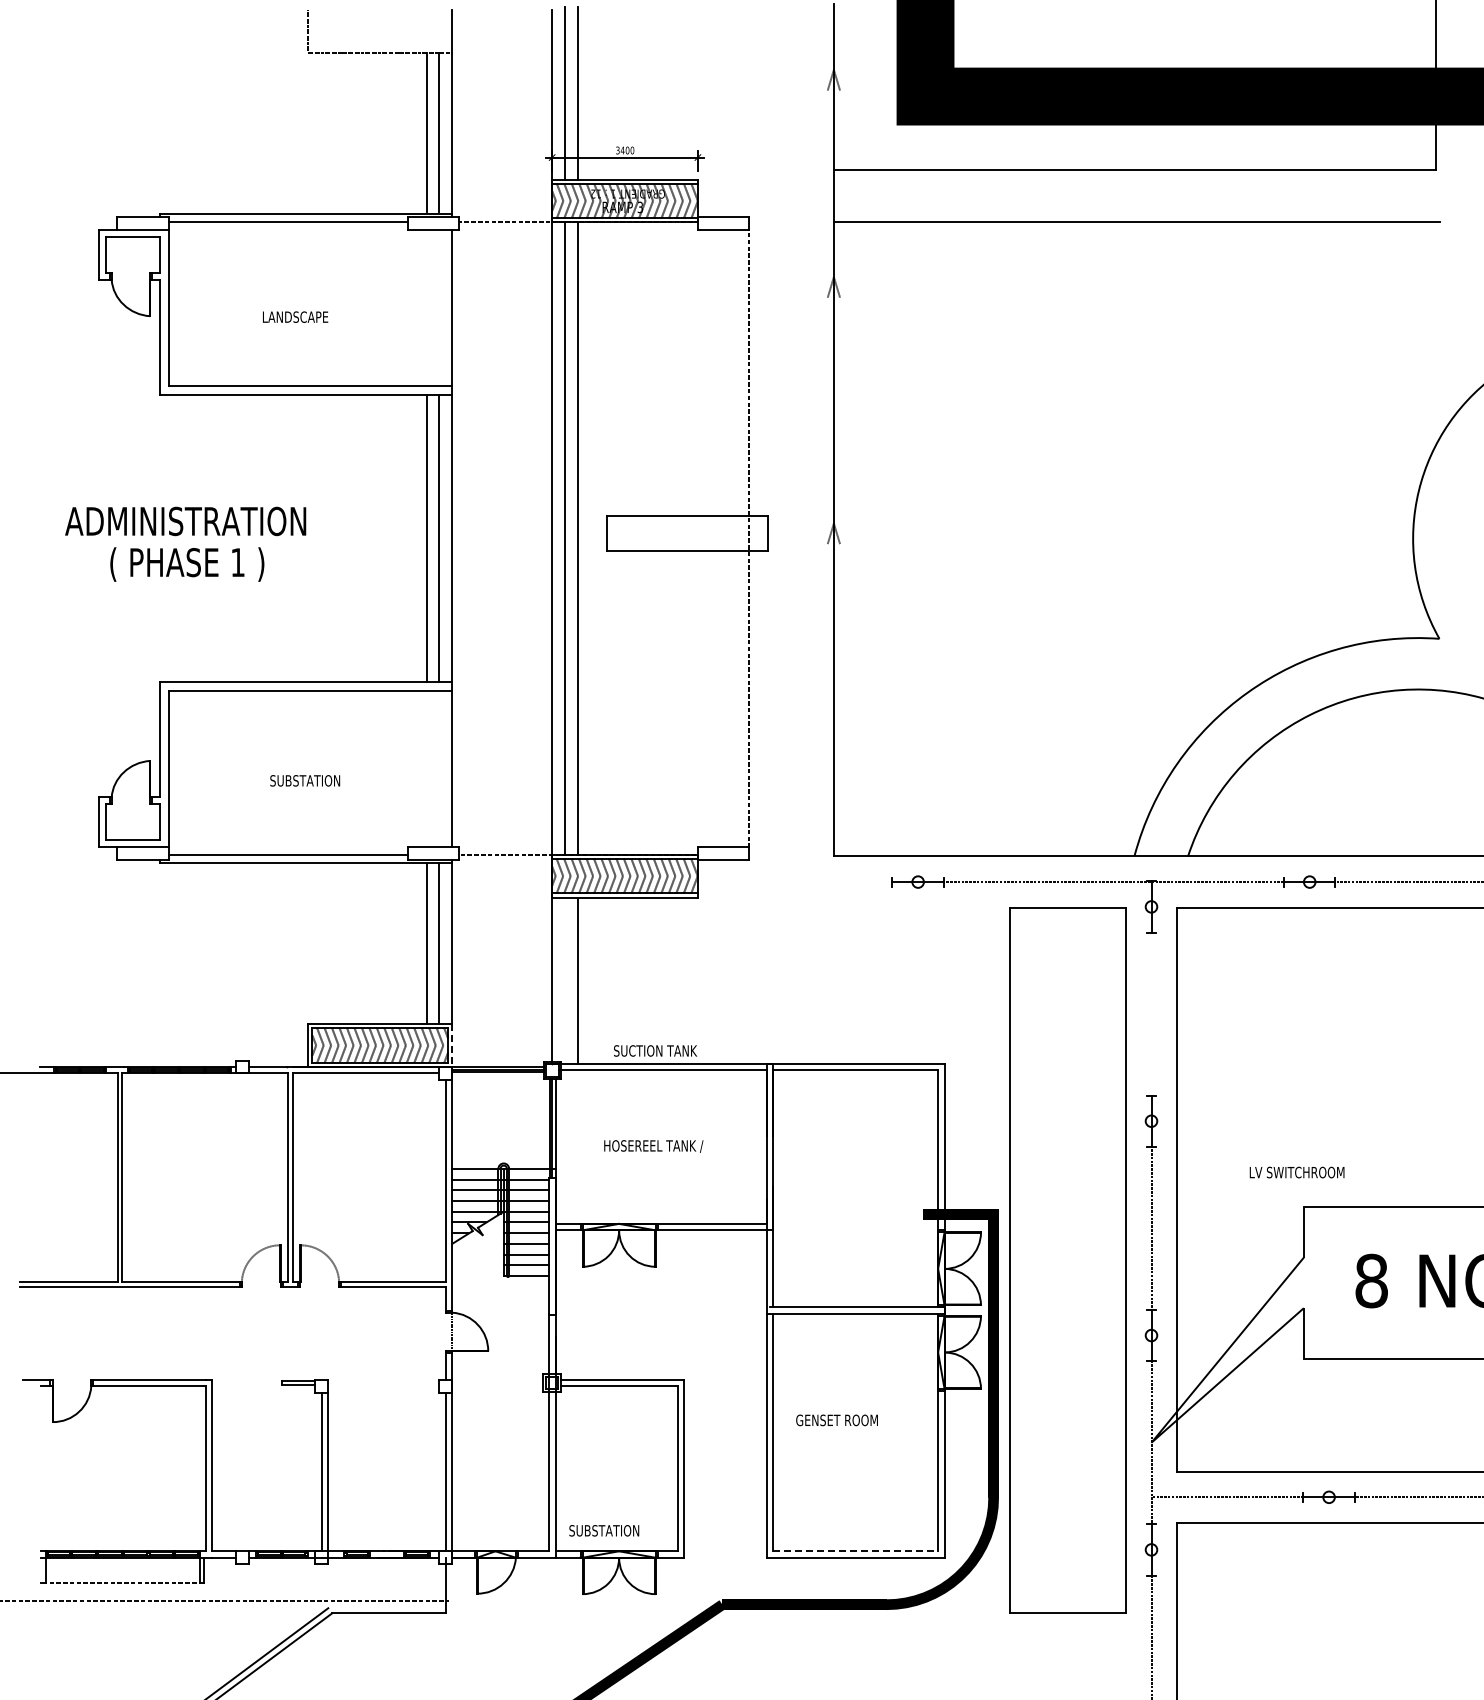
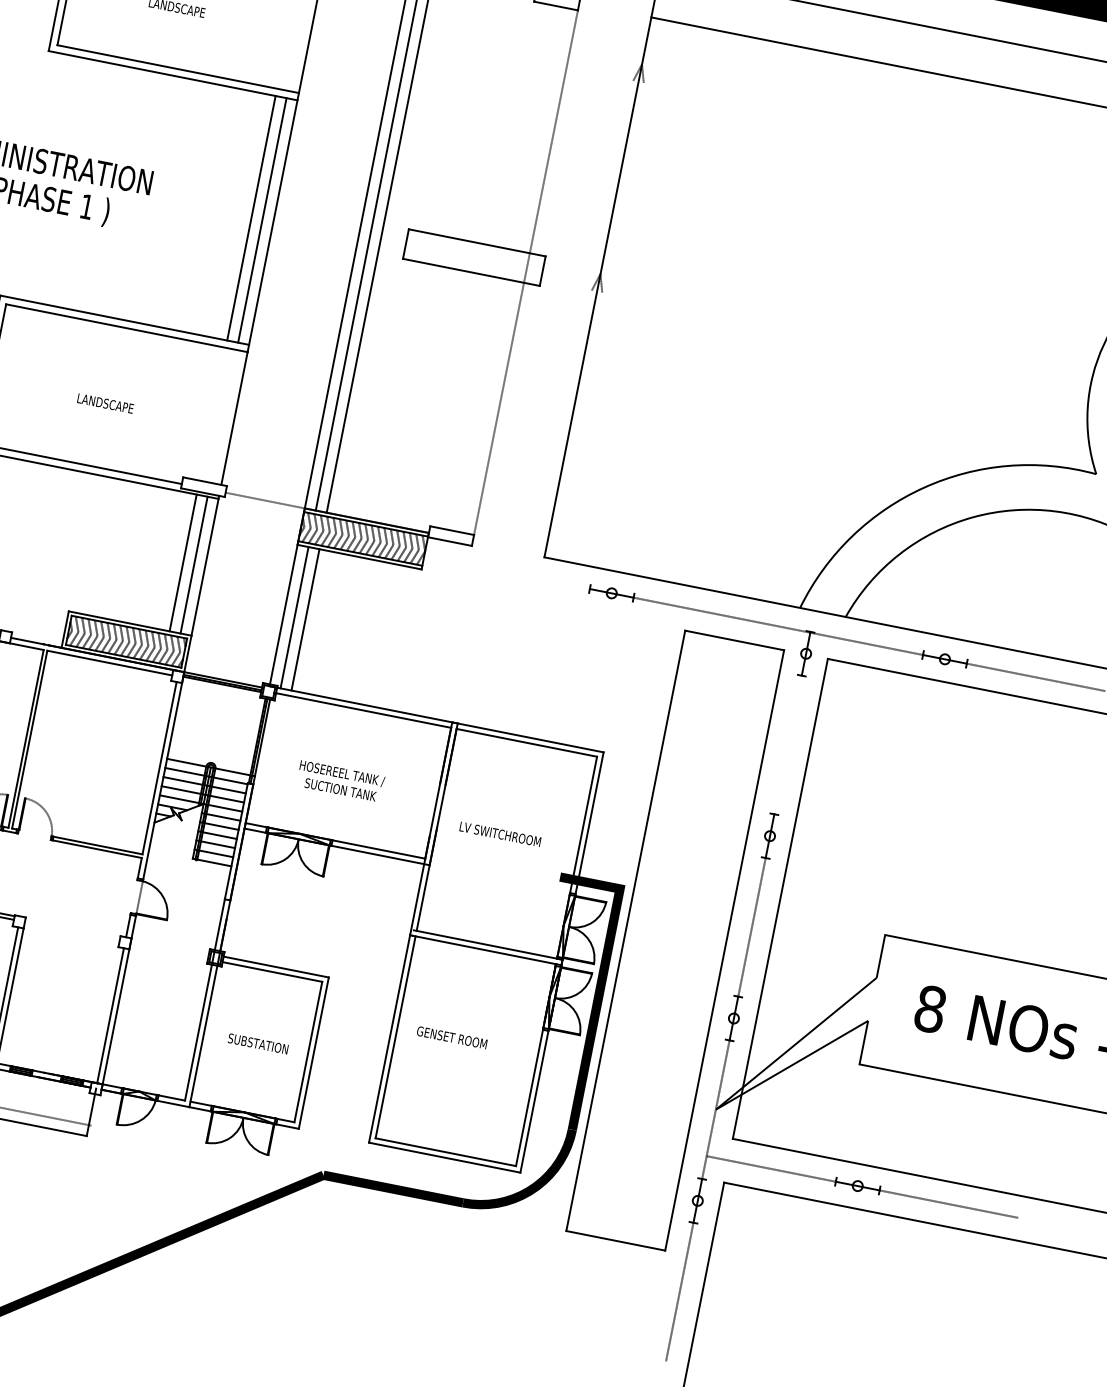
text: (305, 780) -> (107, 403), SUBSTATION -> LANDSCAPE
line: (564, 980) -> (294, 617), added
line: (452, 1046) -> (187, 654), dashed -> solid
text: (655, 1050) -> (340, 789), moved
text: (1296, 1172) -> (499, 834), moved
text: (604, 1530) -> (258, 1043), moved
line: (855, 1551) -> (445, 1152), dashed -> solid

